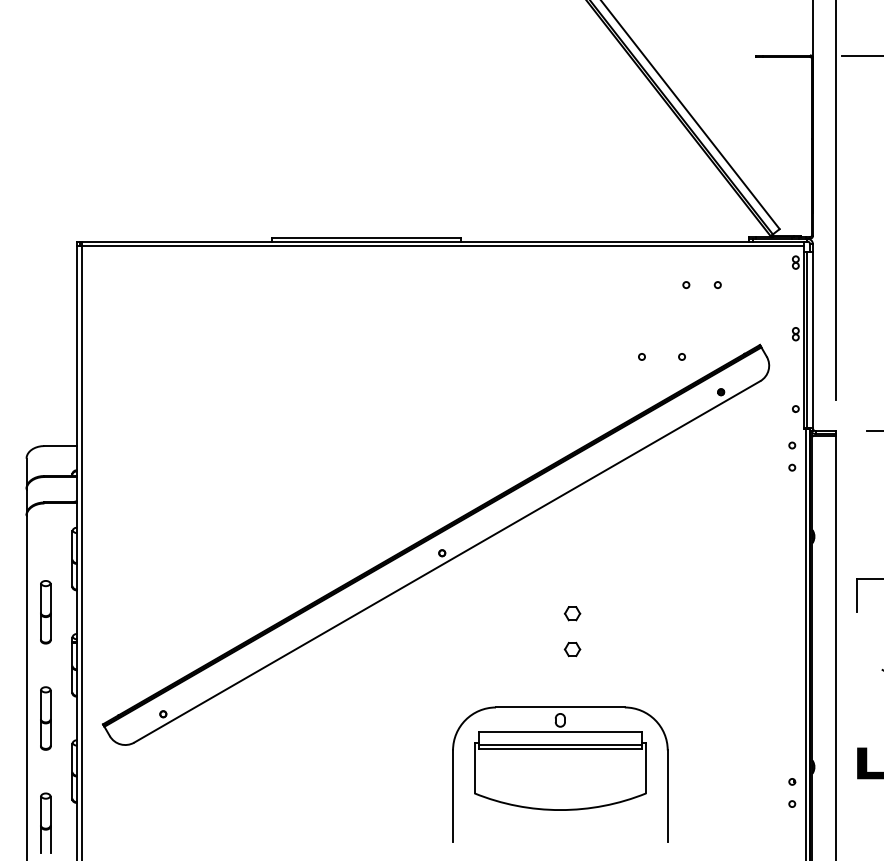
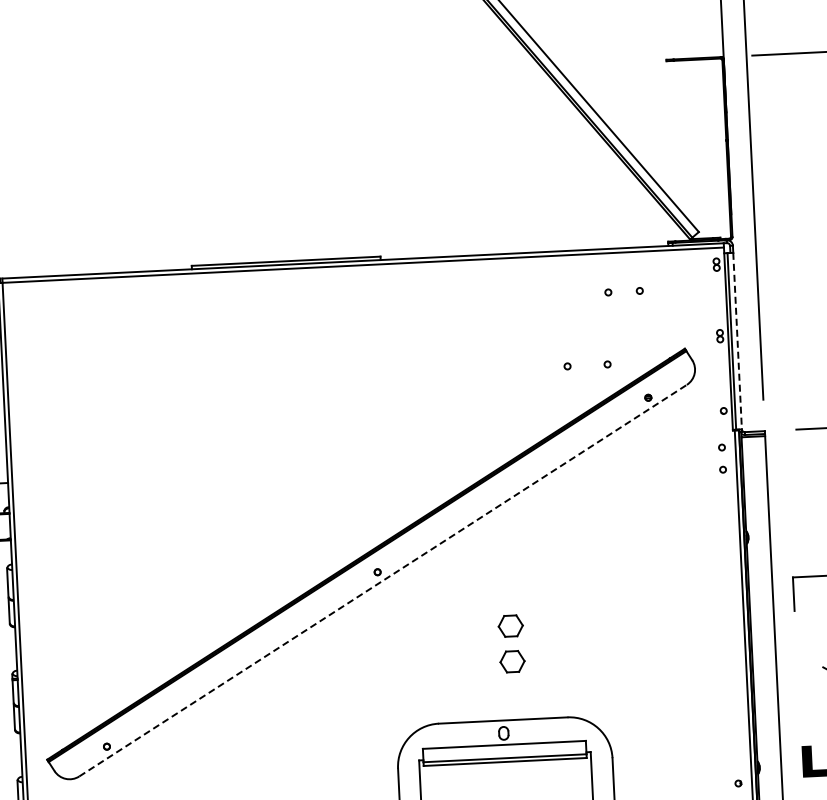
line: (813, 340) -> (738, 341), solid -> dashed
line: (447, 561) -> (383, 580), solid -> dashed
part: (572, 613) -> (510, 626), size x1.6
part: (572, 649) -> (512, 662), size x1.6

